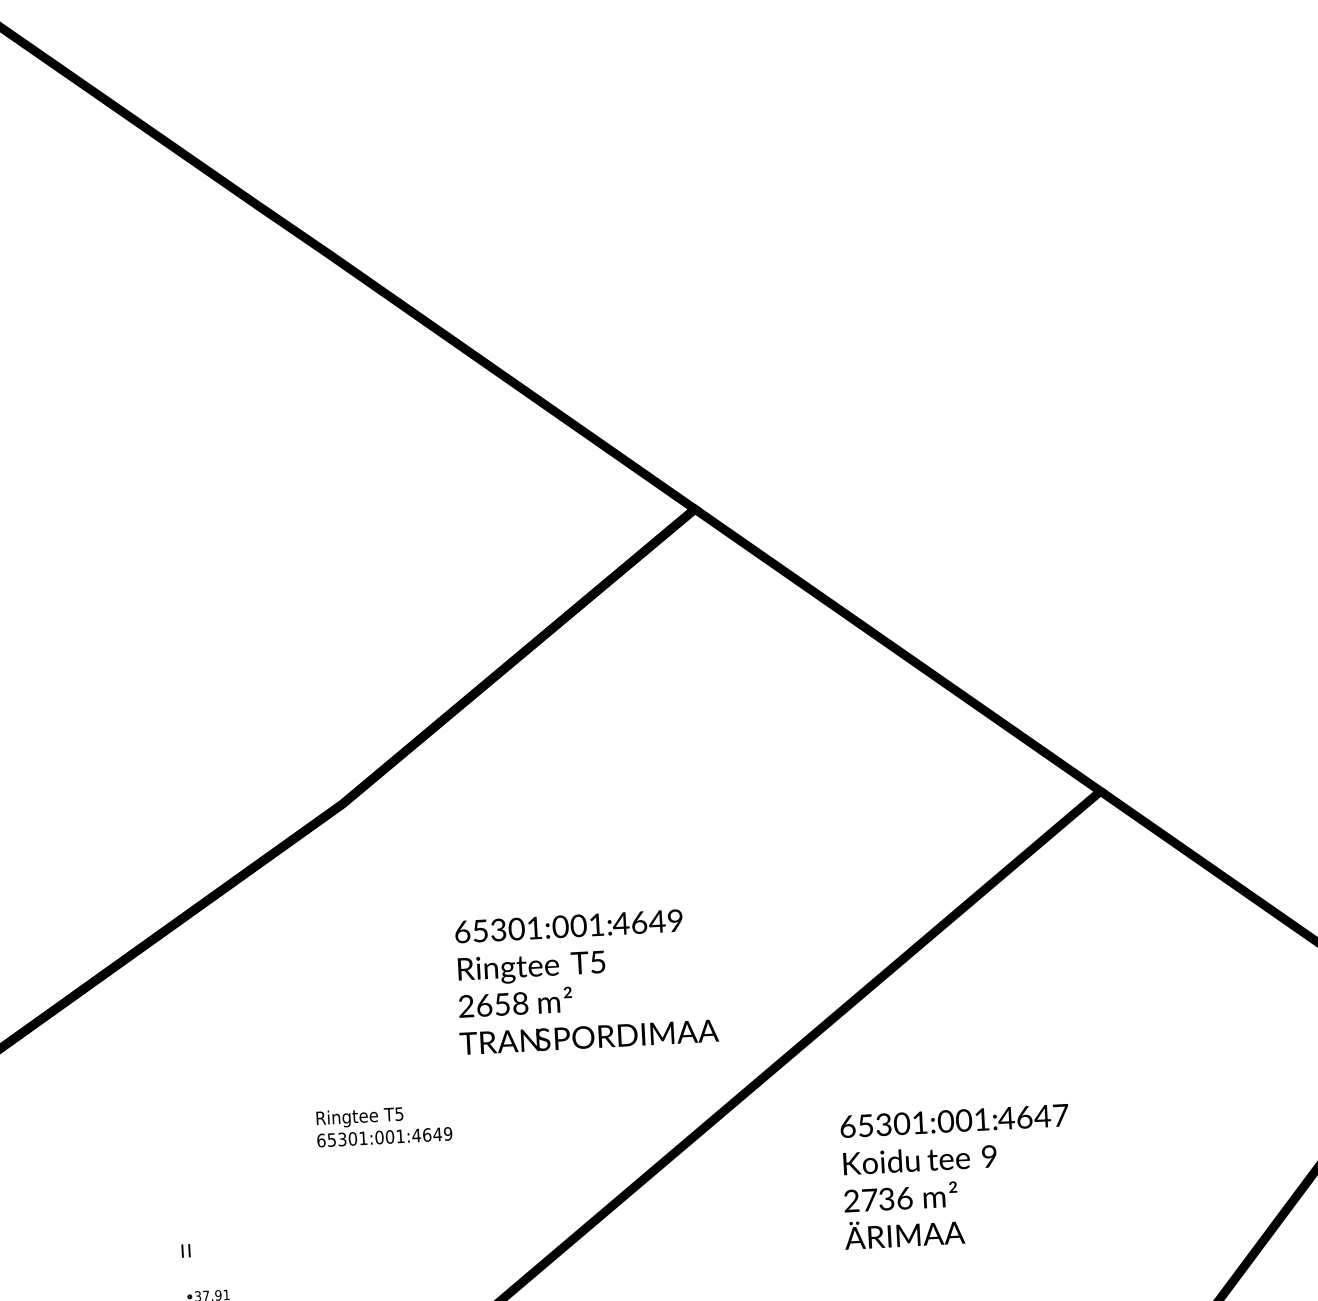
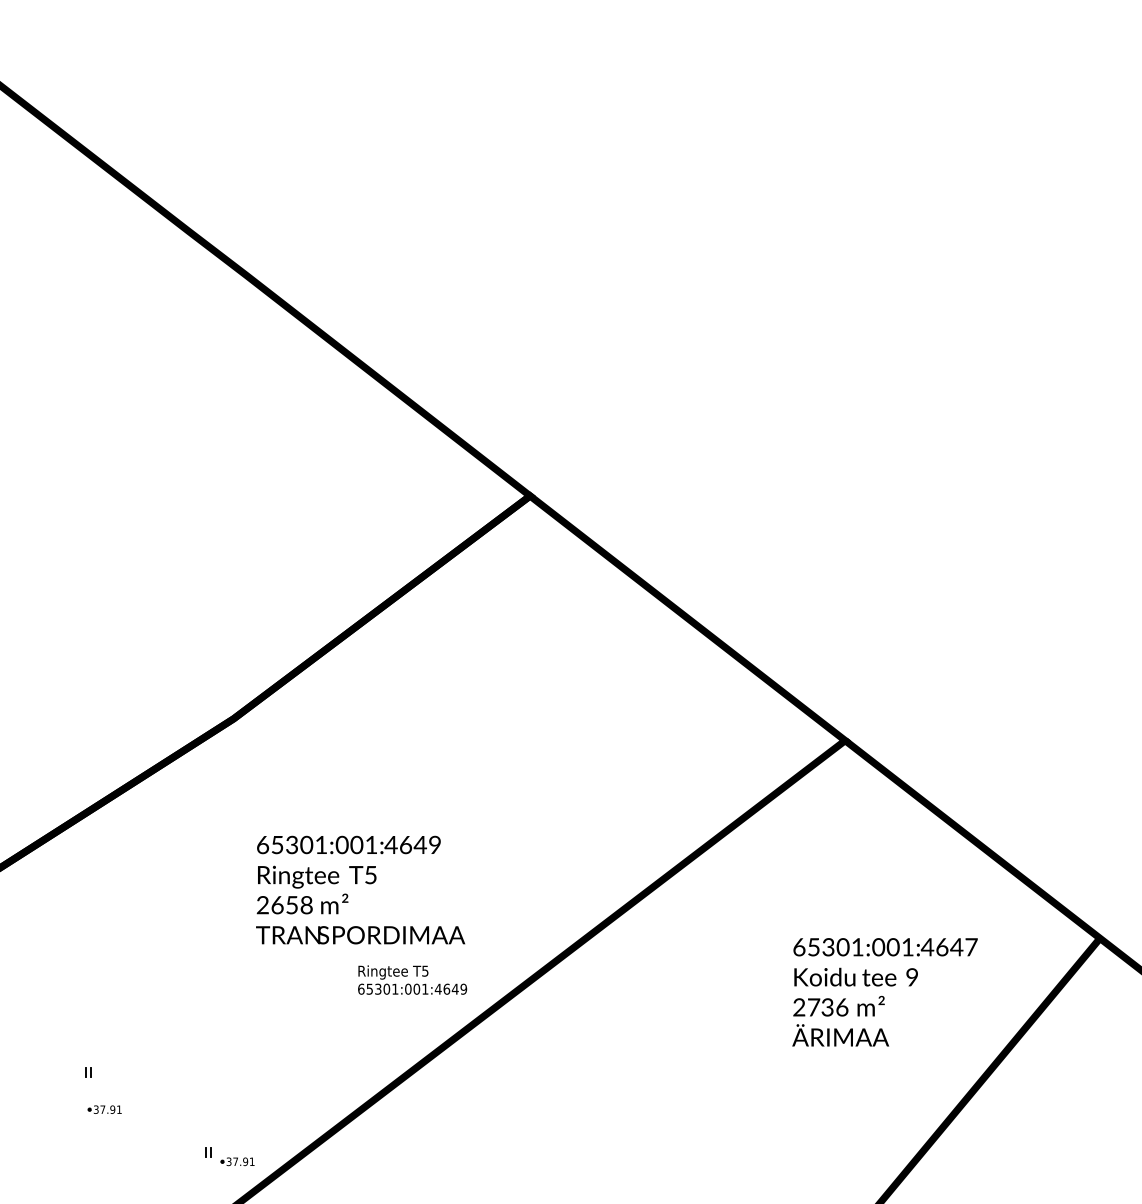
text: (586, 980) -> (360, 889), moved
text: (384, 1125) -> (412, 979), moved
text: (956, 1177) -> (884, 992), moved

